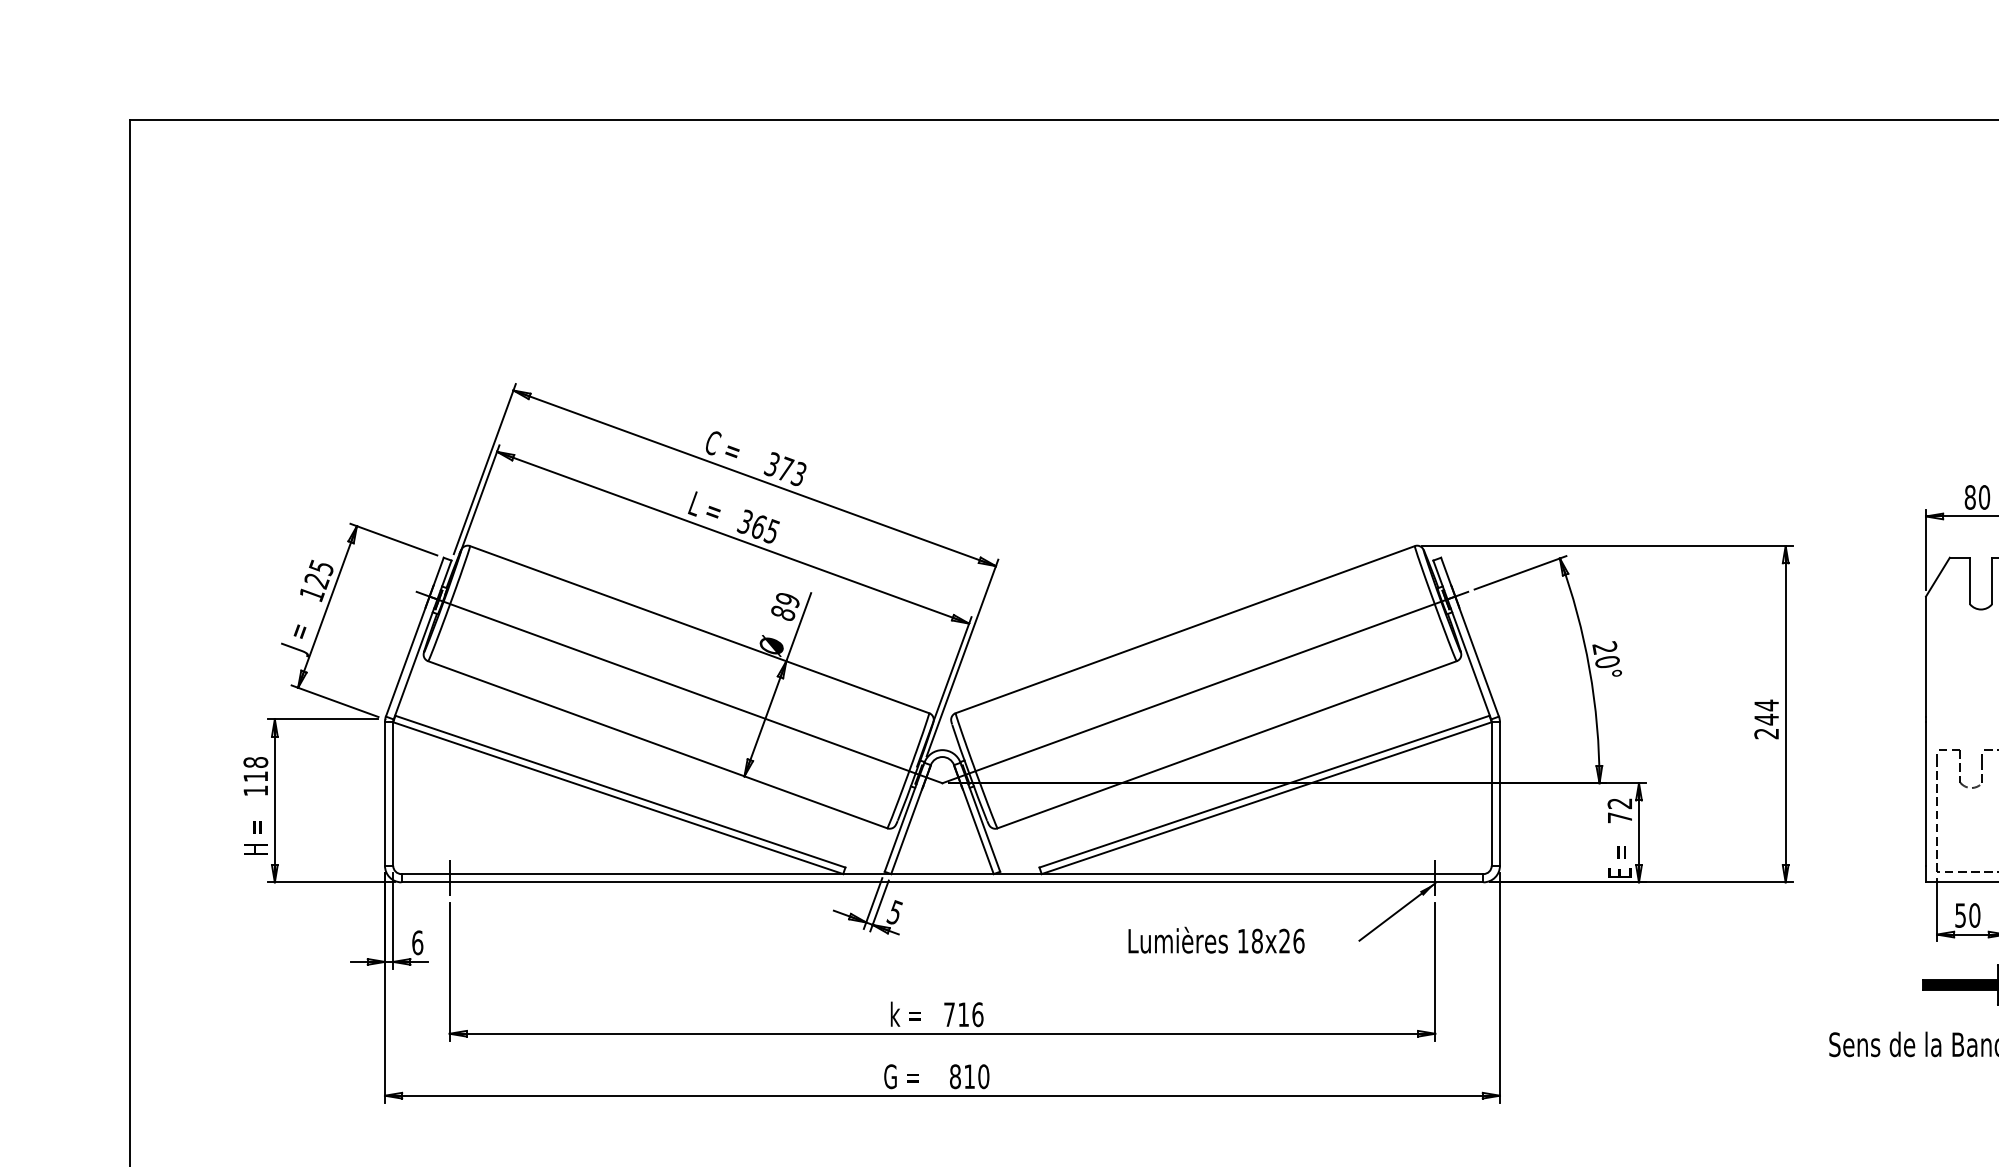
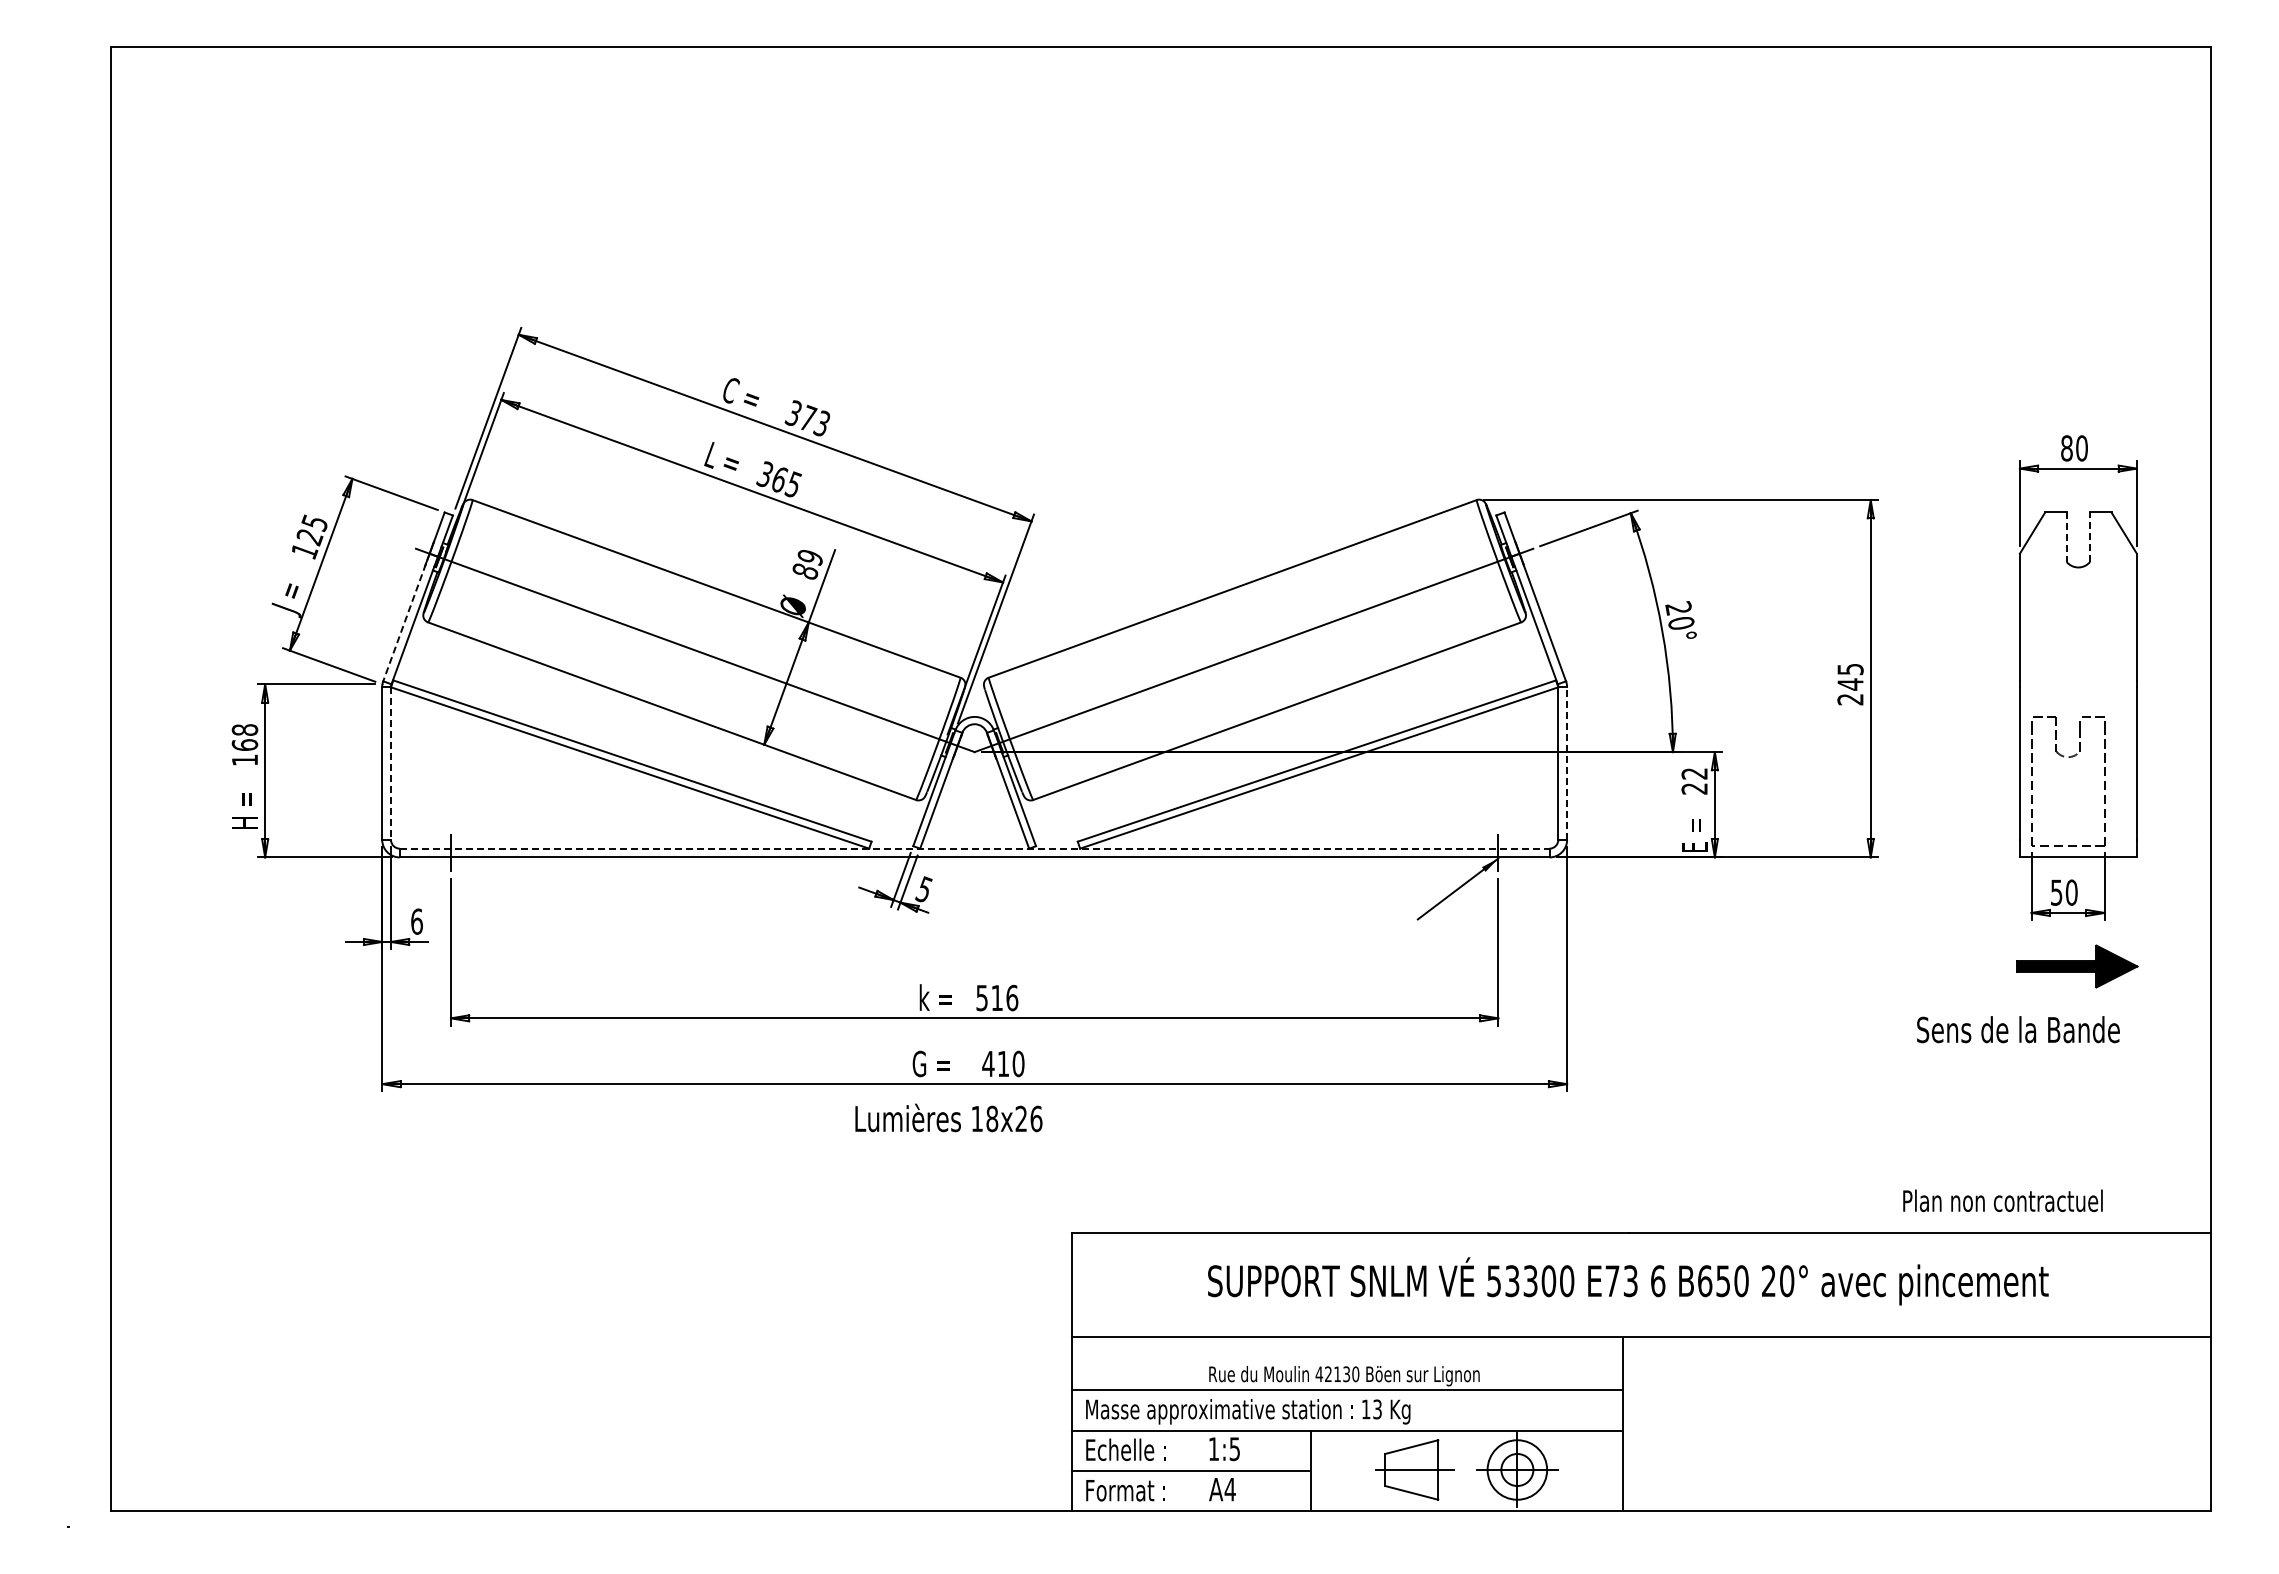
line: (1969, 581) -> (2066, 537), solid -> dashed
line: (1992, 581) -> (2090, 537), solid -> dashed
line: (407, 656) -> (406, 617), solid -> dashed
text: (1766, 705) -> (1850, 669), 244 -> 245
text: (255, 776) -> (244, 744), 118 -> 168
line: (1500, 793) -> (1567, 763), solid -> dashed
line: (392, 794) -> (390, 764), solid -> dashed
text: (1619, 817) -> (1694, 788), 72 -> 22
line: (942, 873) -> (974, 848), solid -> dashed
text: (1216, 939) -> (948, 1117), moved
text: (948, 1015) -> (981, 998), 716 -> 516
text: (955, 1076) -> (988, 1063), 810 -> 410

